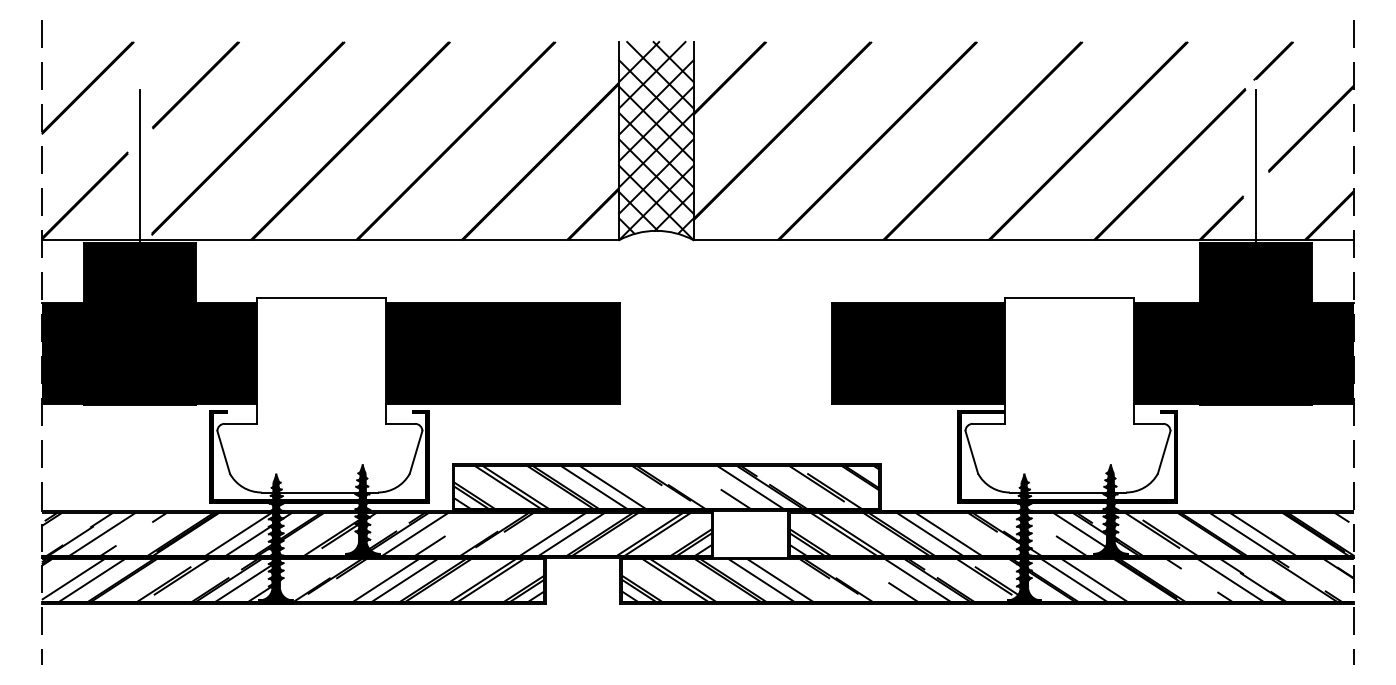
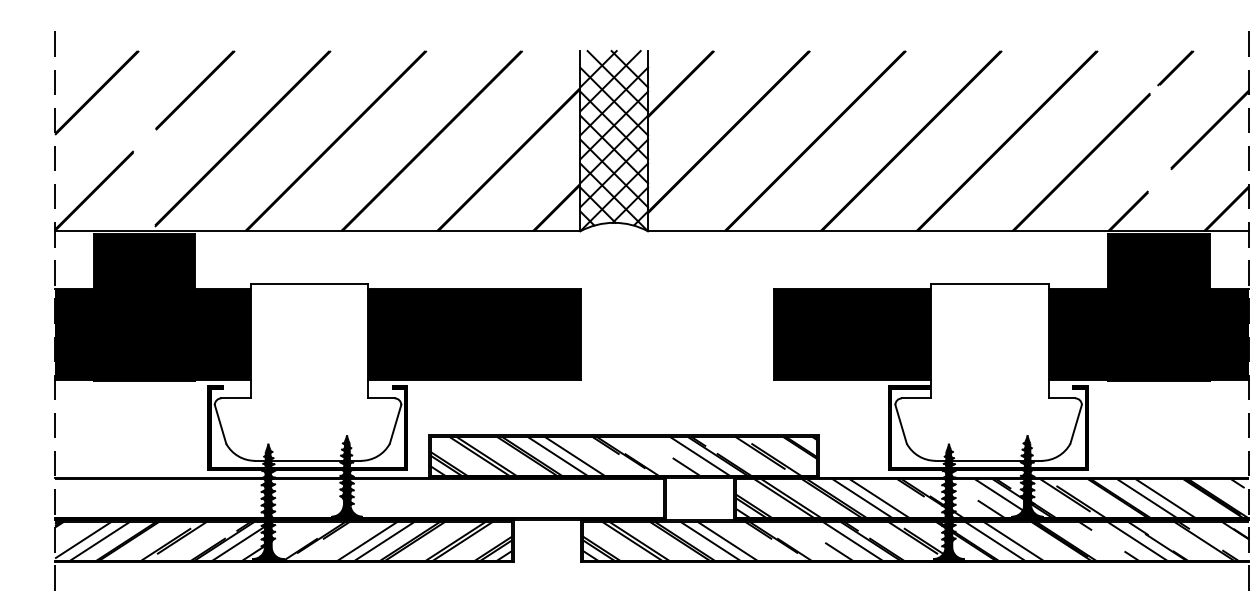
line: (140, 171) -> (144, 168), removed
line: (1255, 171) -> (1159, 168), removed
hatch: (376, 533) -> (359, 498), removed

